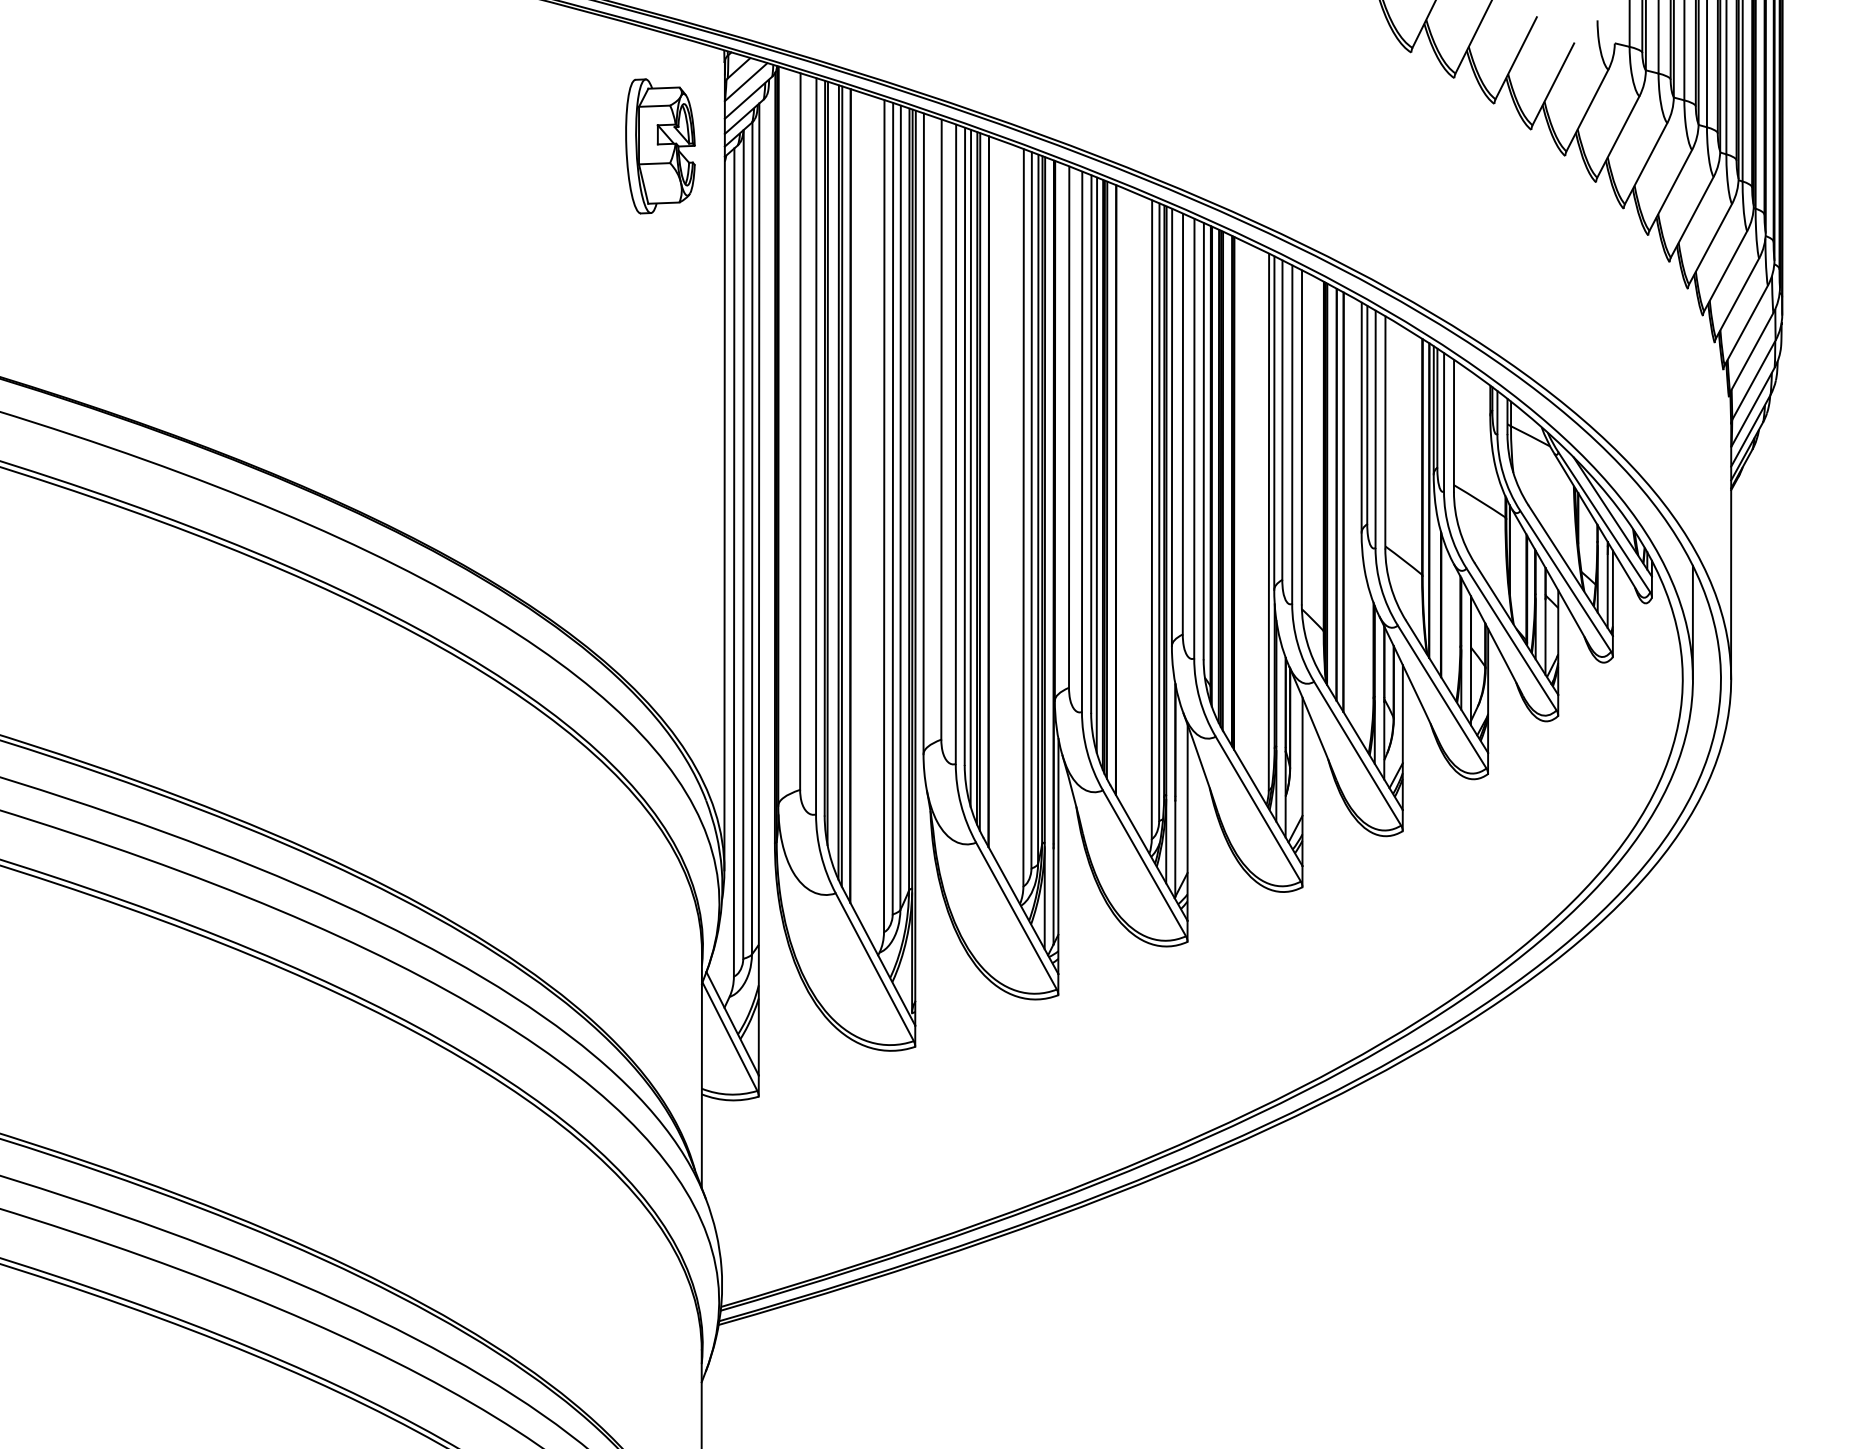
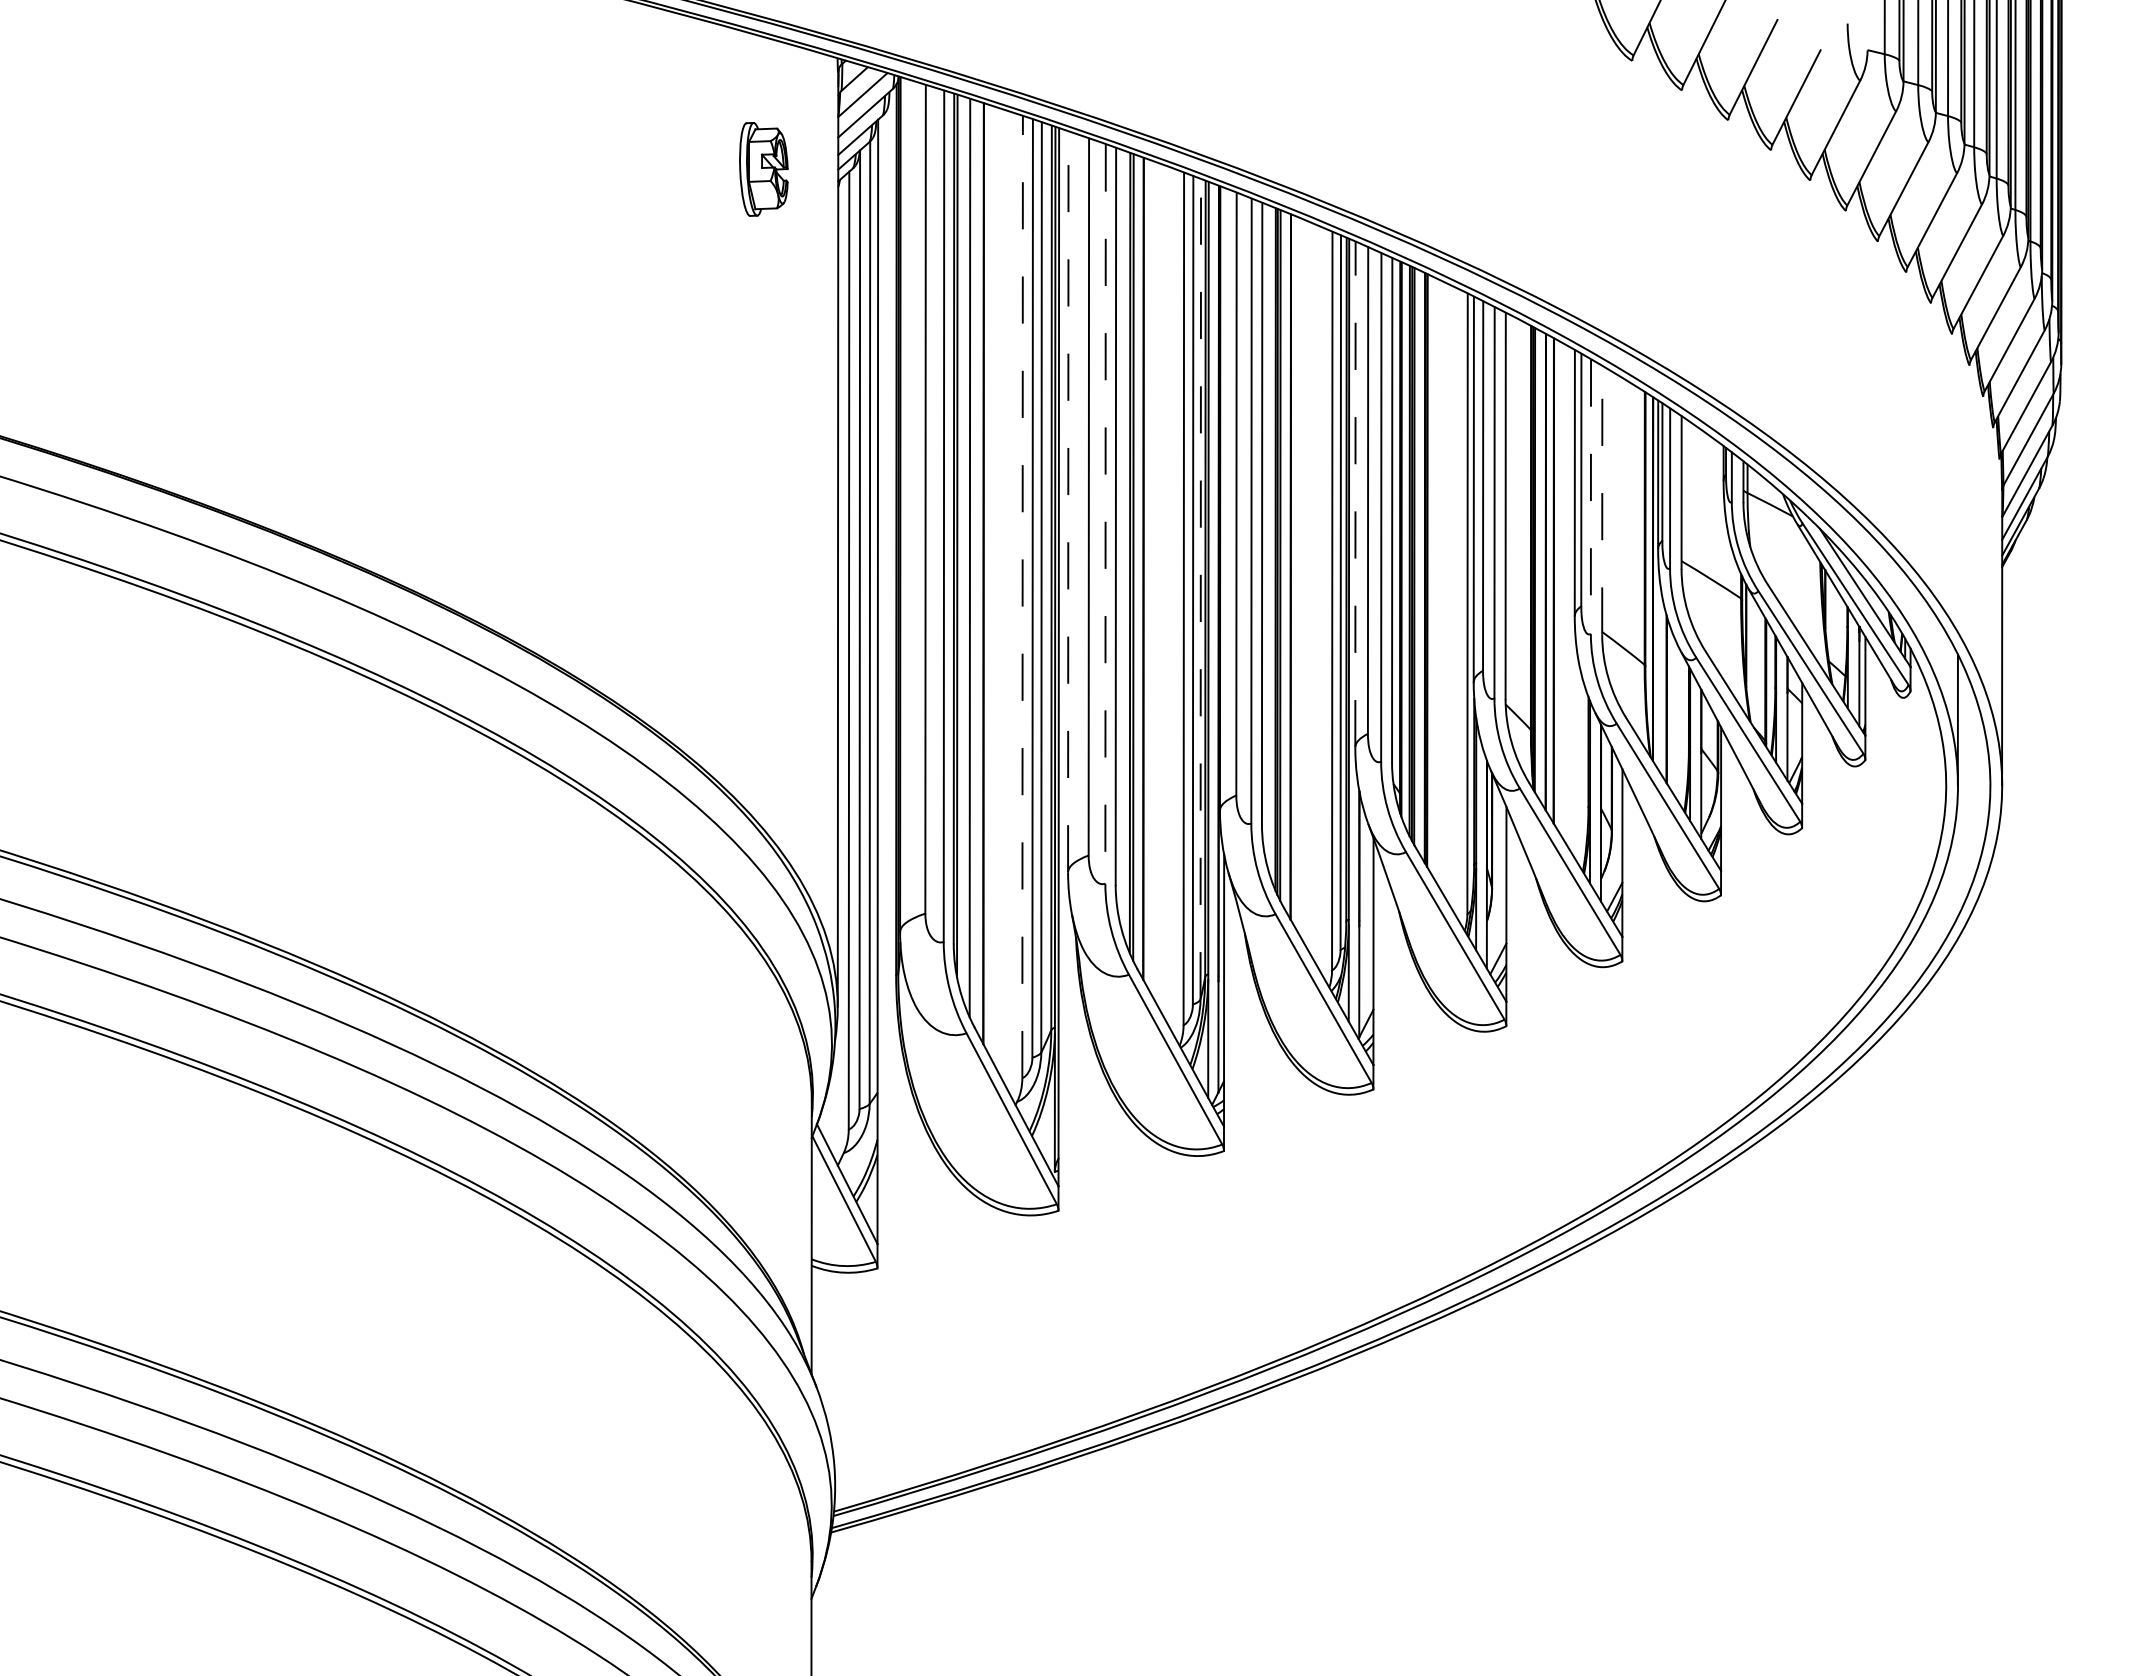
part: (660, 146) -> (763, 169), size x0.6
line: (1172, 427) -> (1355, 494), solid -> dashed
line: (1375, 430) -> (1590, 497), solid -> dashed
line: (1385, 431) -> (1602, 499), solid -> dashed
line: (923, 433) -> (1068, 501), solid -> dashed
line: (955, 444) -> (1105, 514), solid -> dashed
line: (1096, 464) -> (1268, 537), removed
line: (970, 468) -> (1122, 541), removed
line: (841, 486) -> (973, 562), removed
line: (1038, 508) -> (1200, 588), solid -> dashed
line: (884, 516) -> (1022, 597), solid -> dashed

